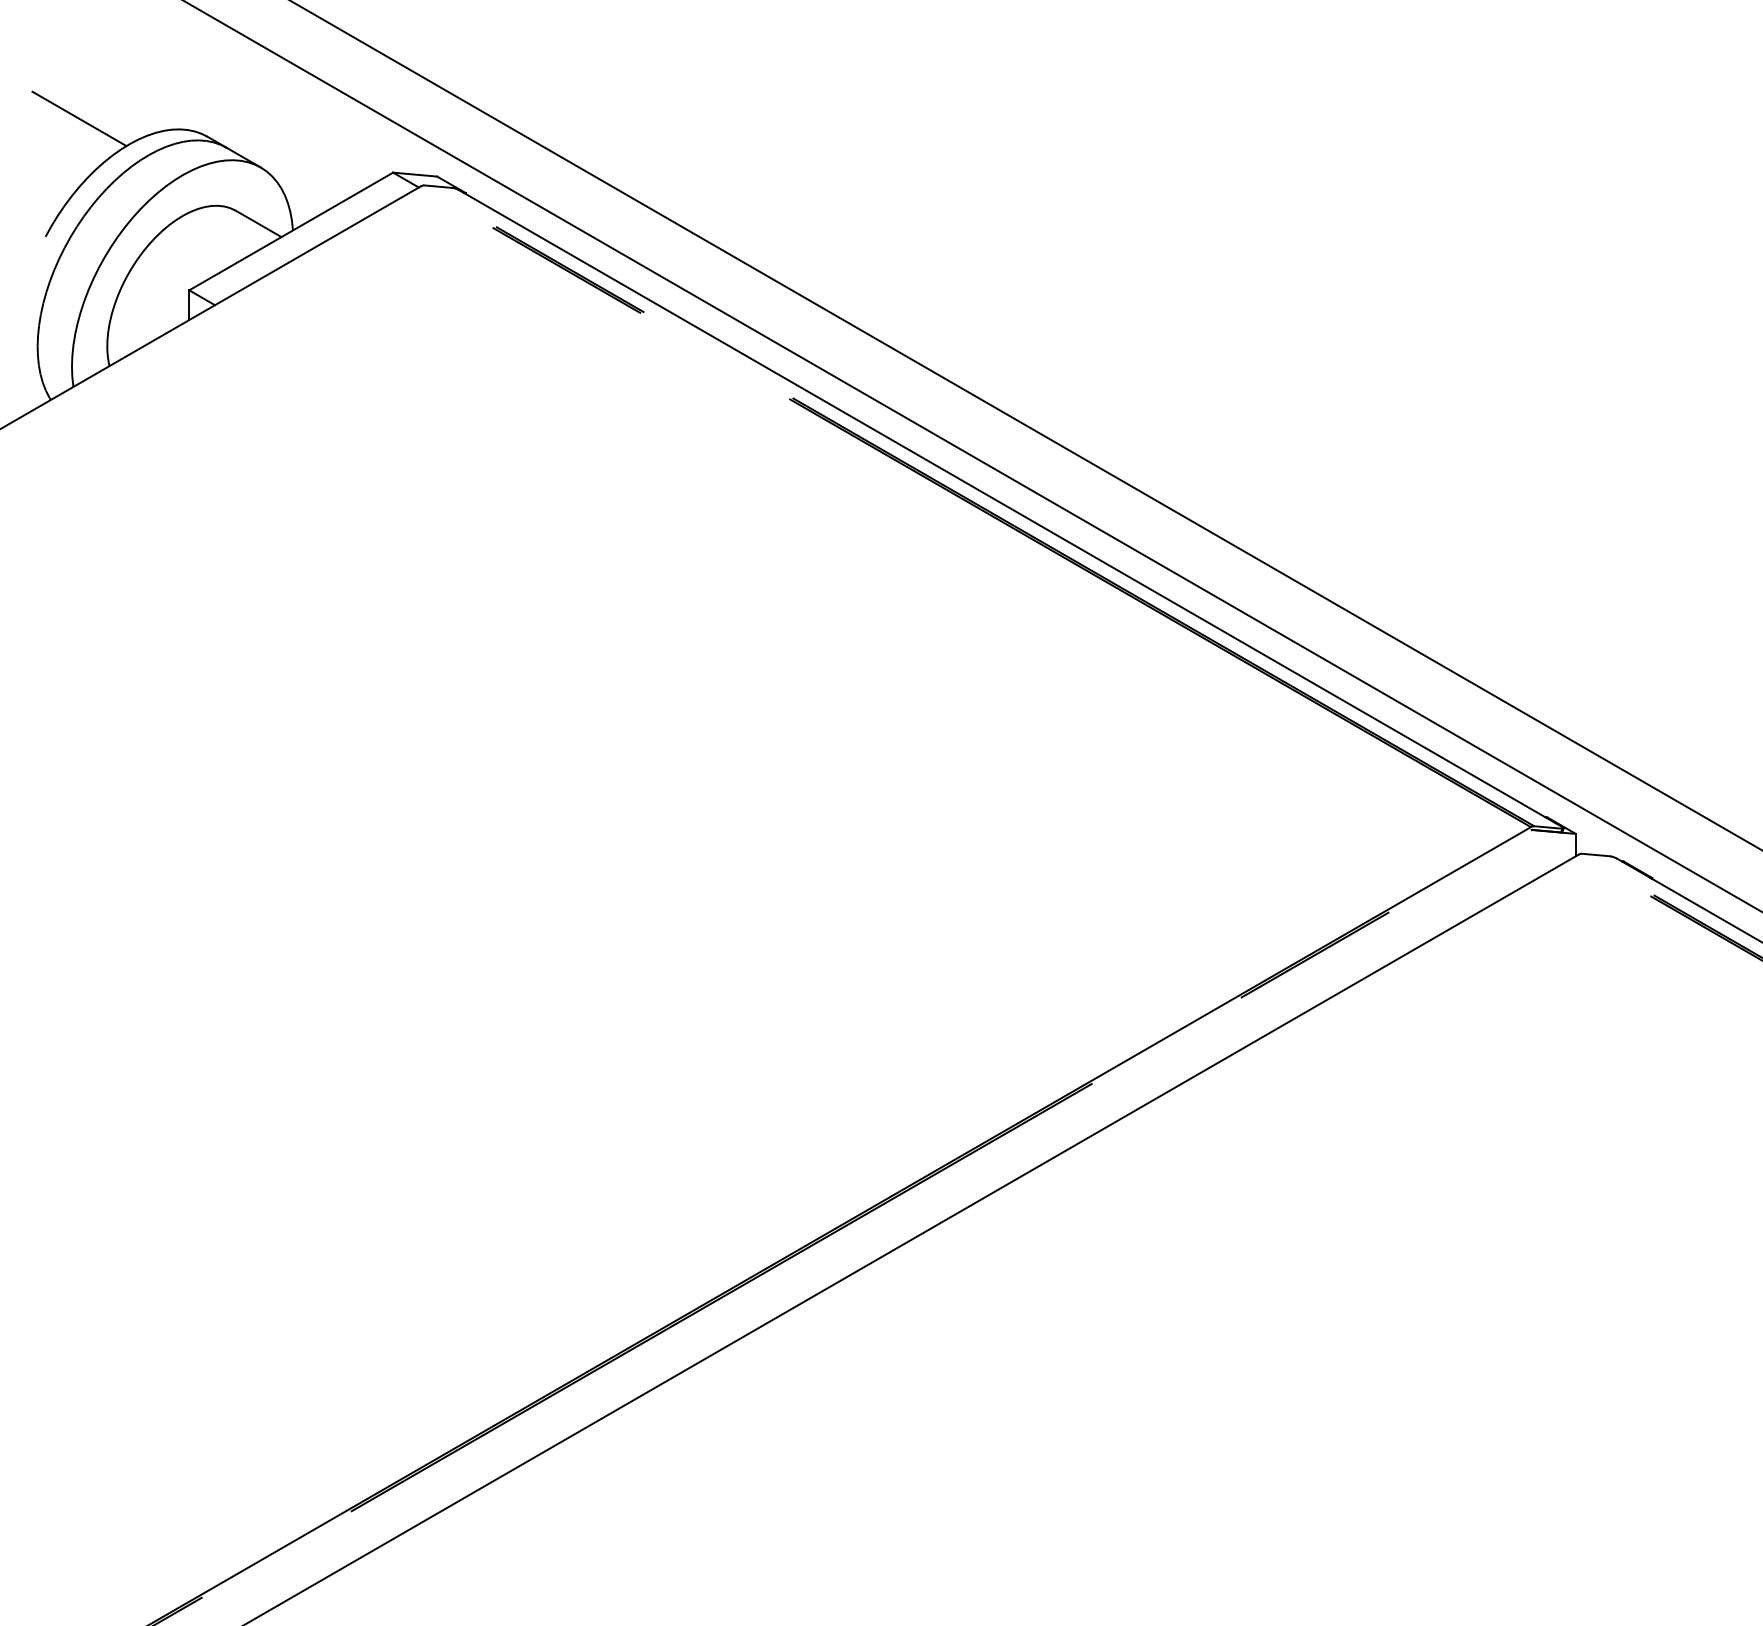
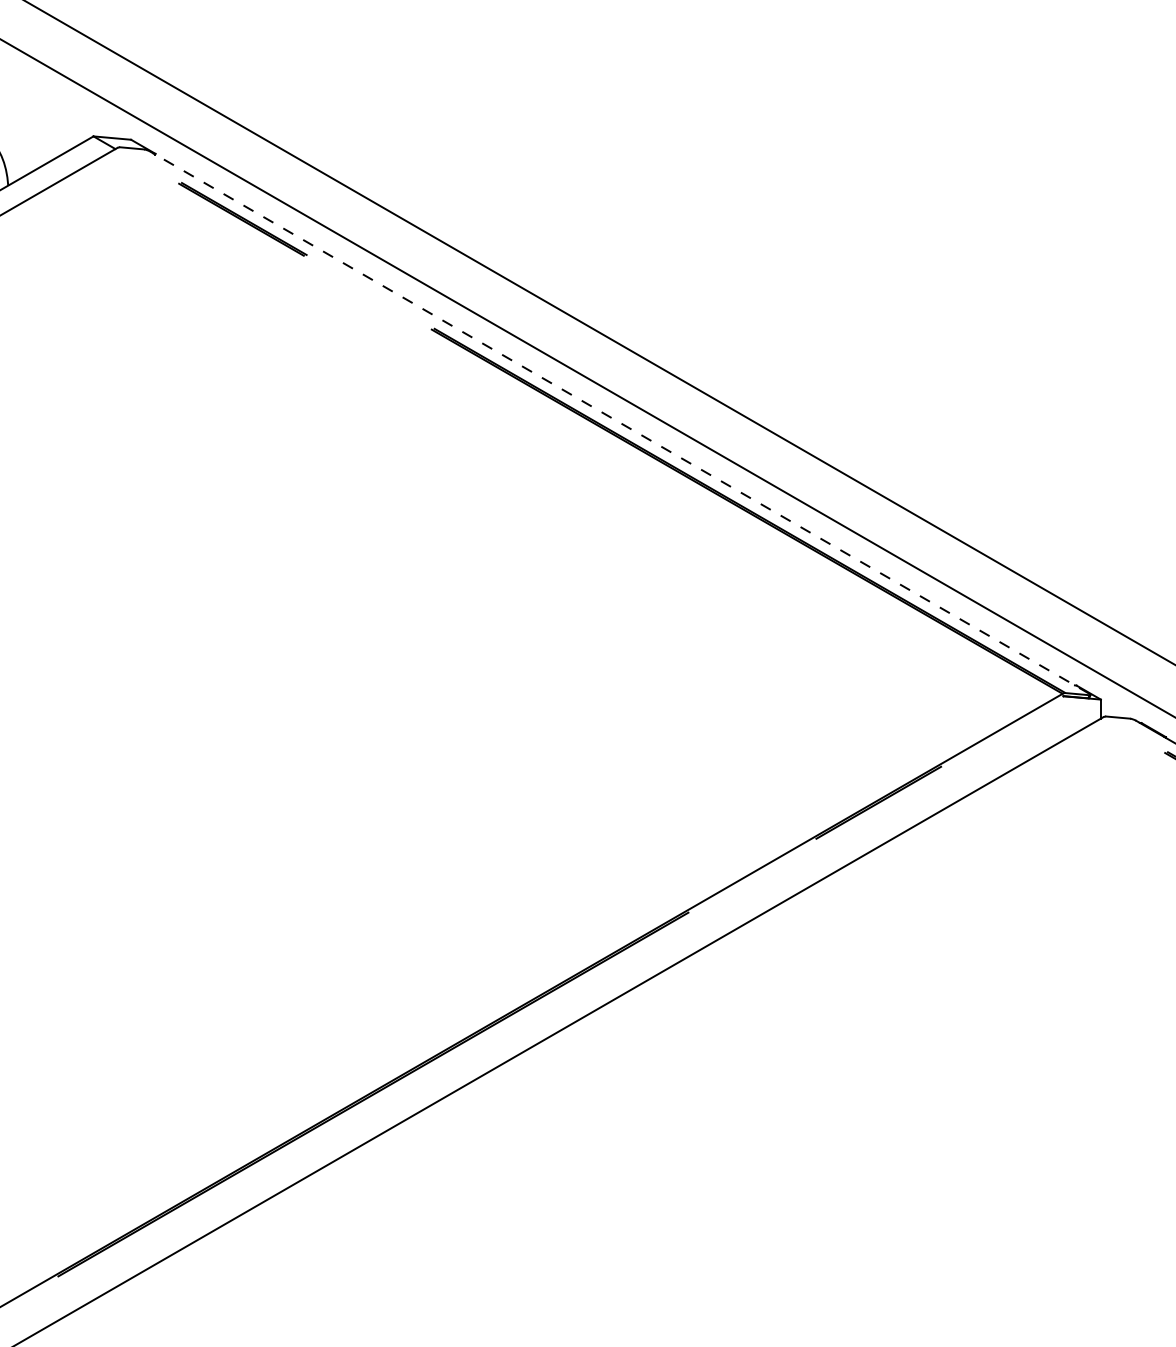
line: (1010, 508) -> (619, 422), solid -> dashed

